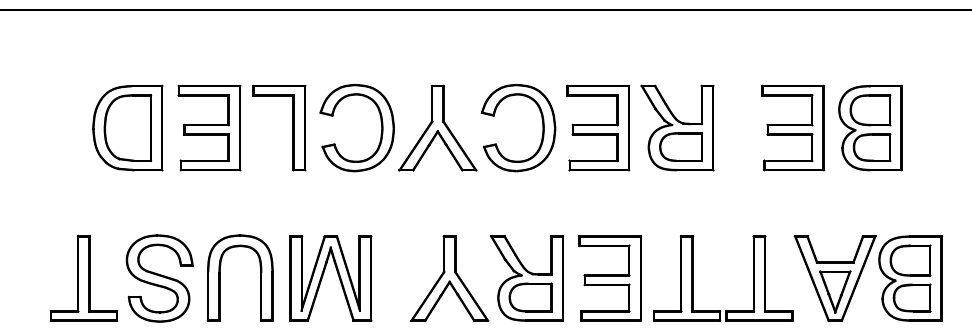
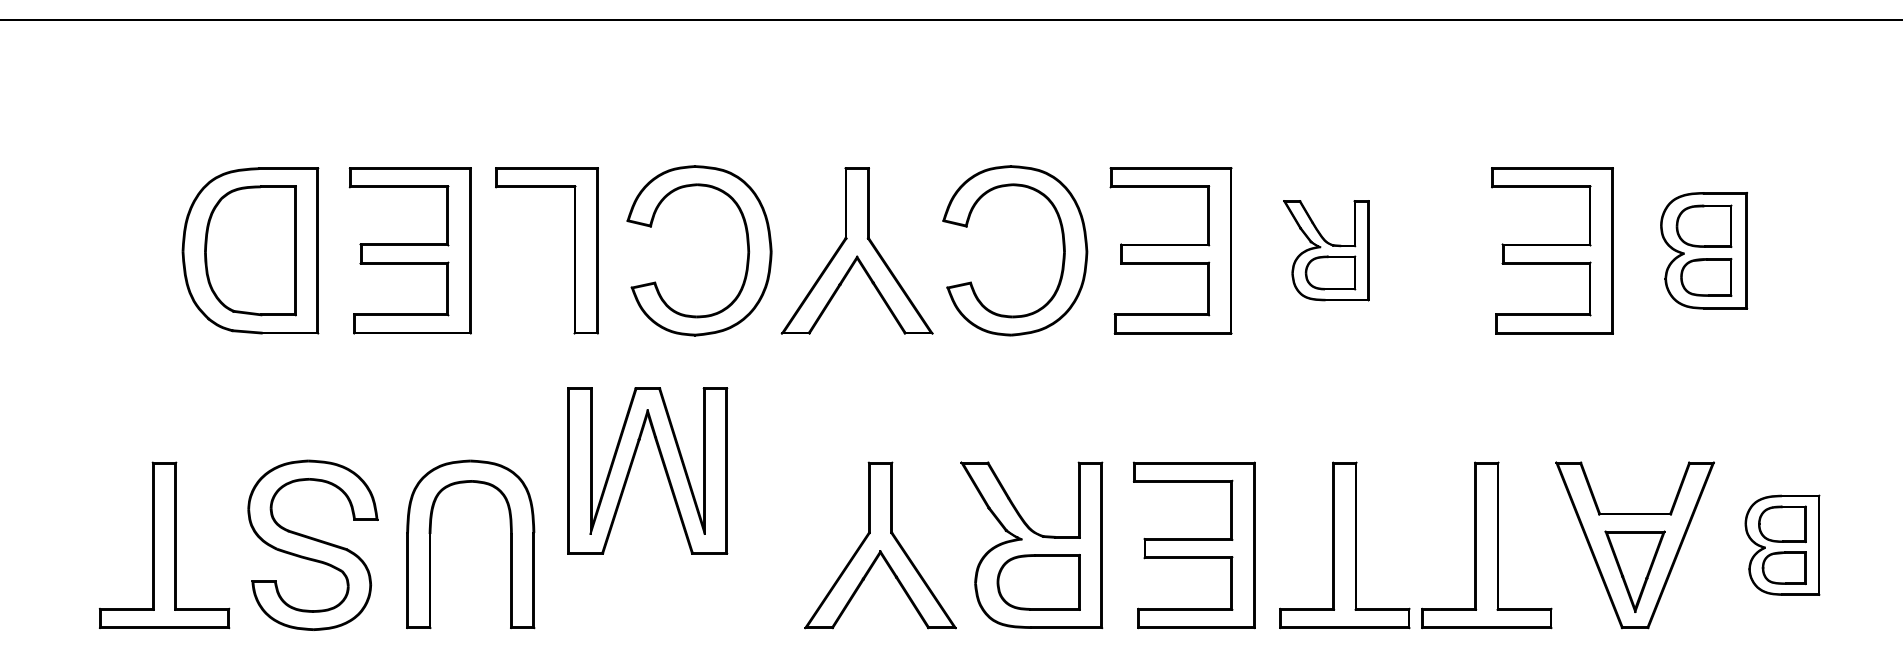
part: (677, 127) -> (1326, 249), size x0.6
part: (870, 127) -> (1704, 249), size x0.7
part: (323, 276) -> (633, 466), moved
part: (910, 278) -> (1782, 545), size x0.6

